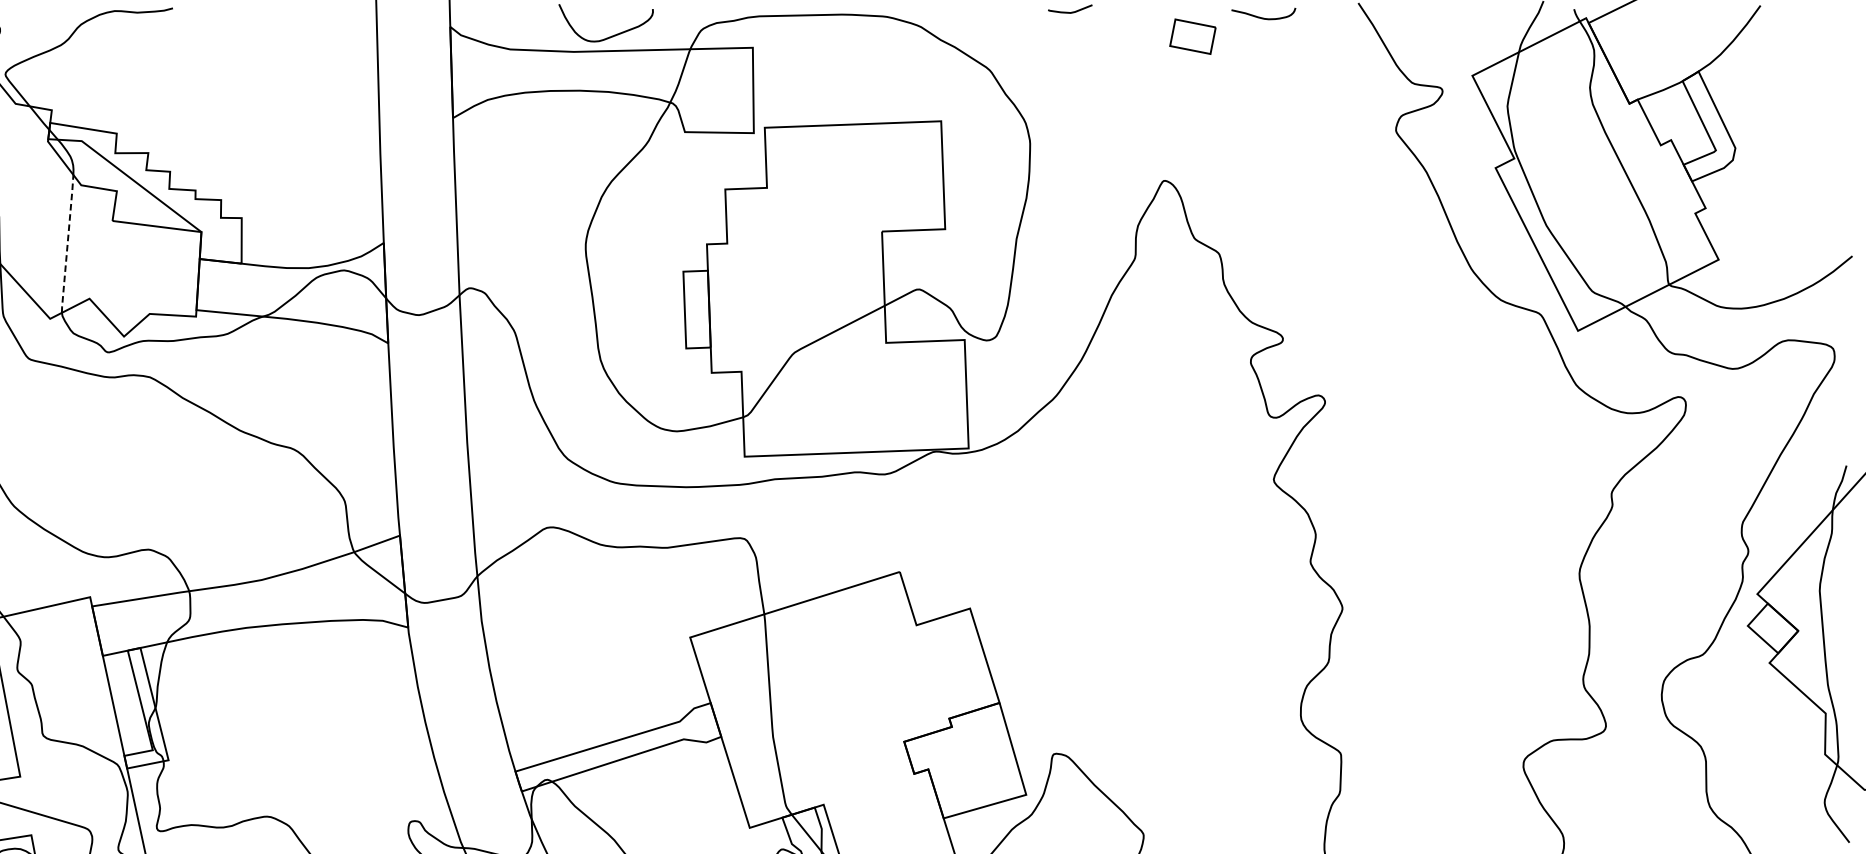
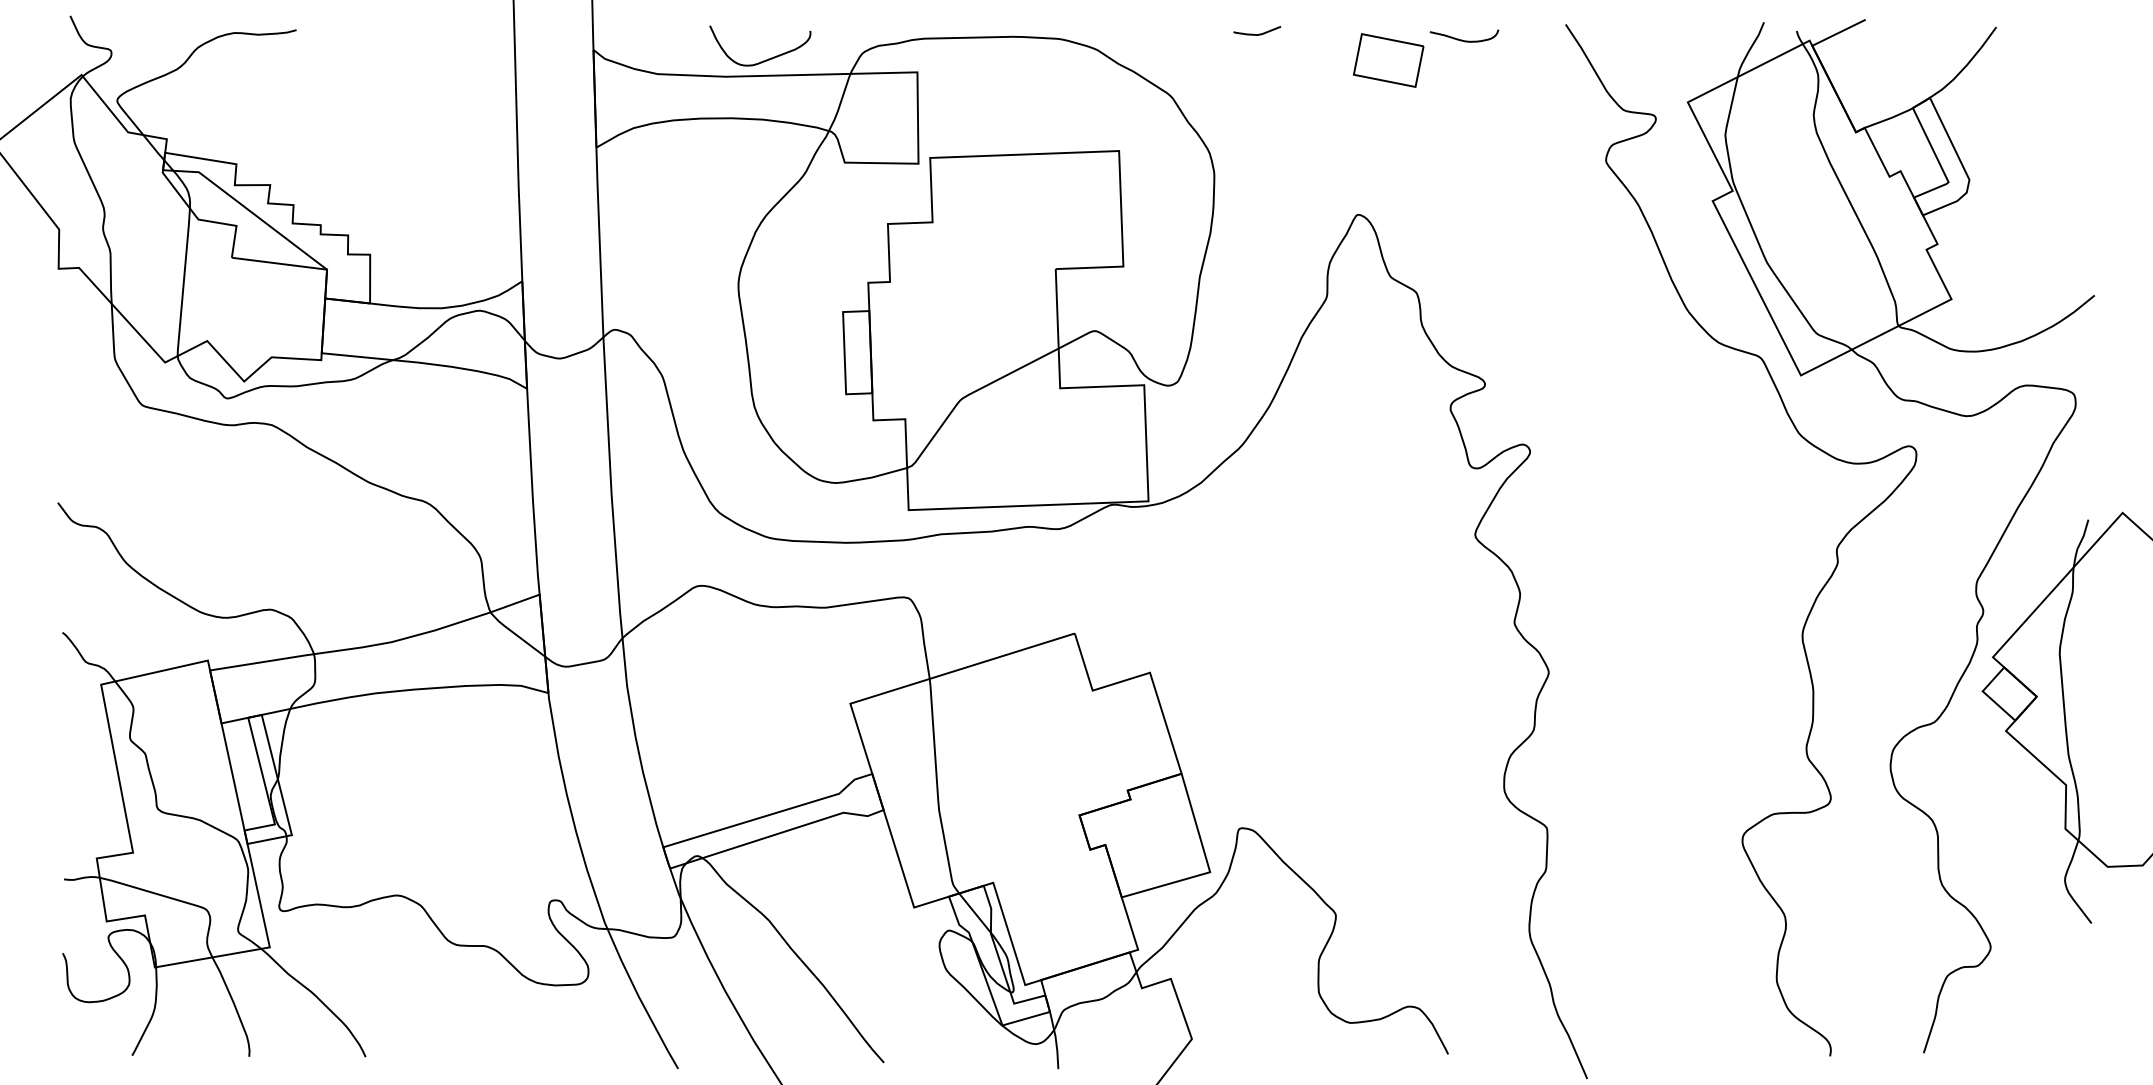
part: (1192, 36) -> (1388, 60), size x1.43
line: (67, 244) -> (183, 282), dashed -> solid

